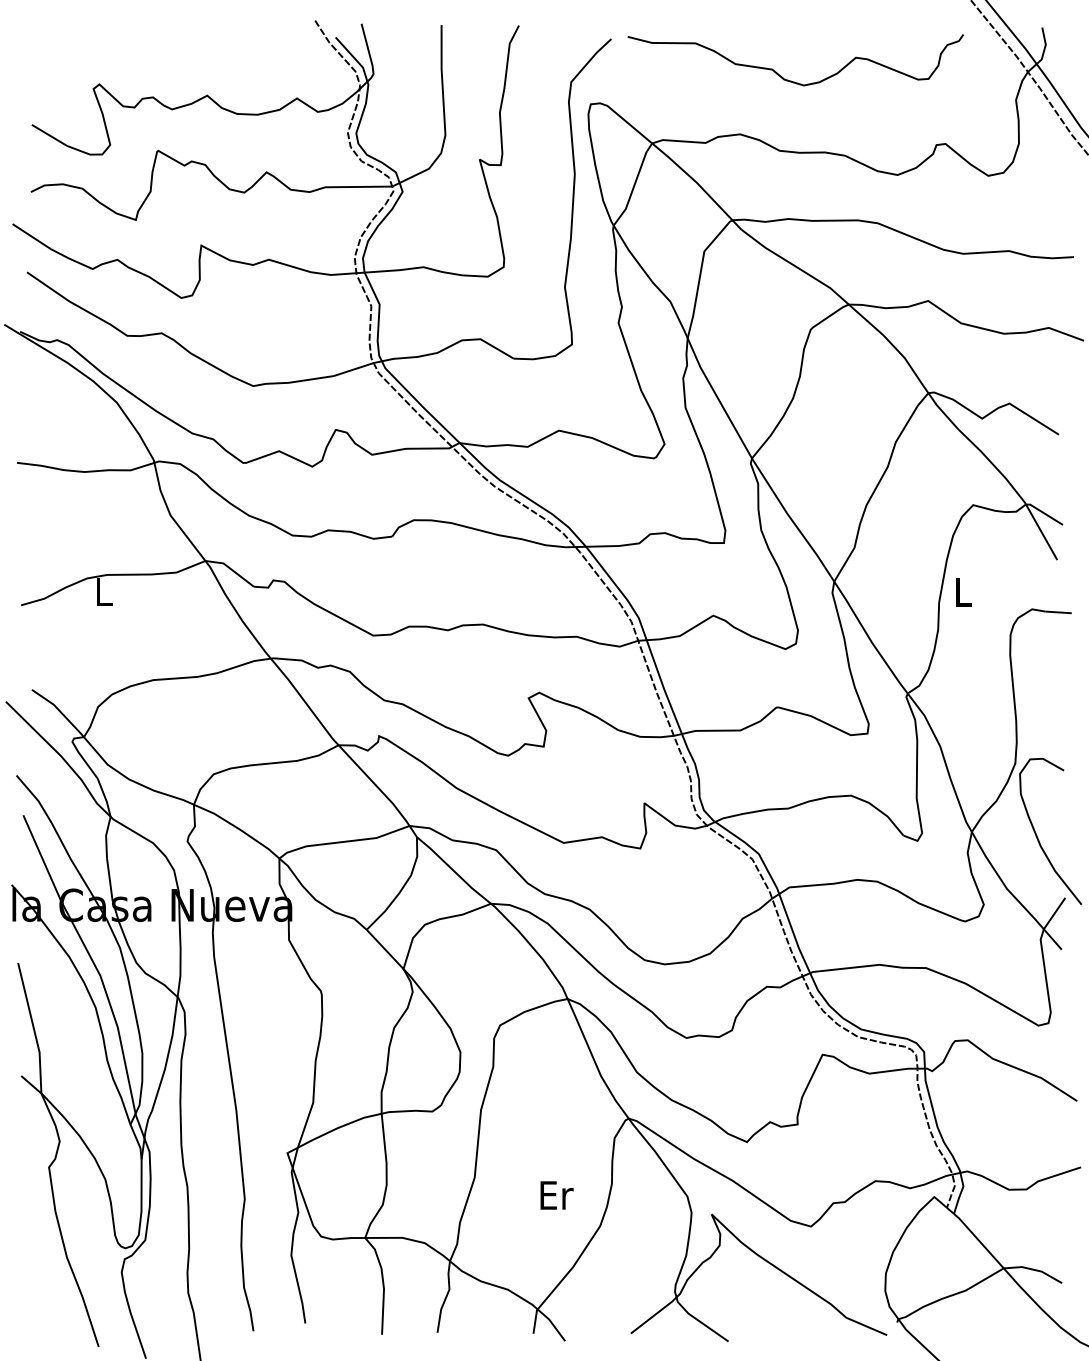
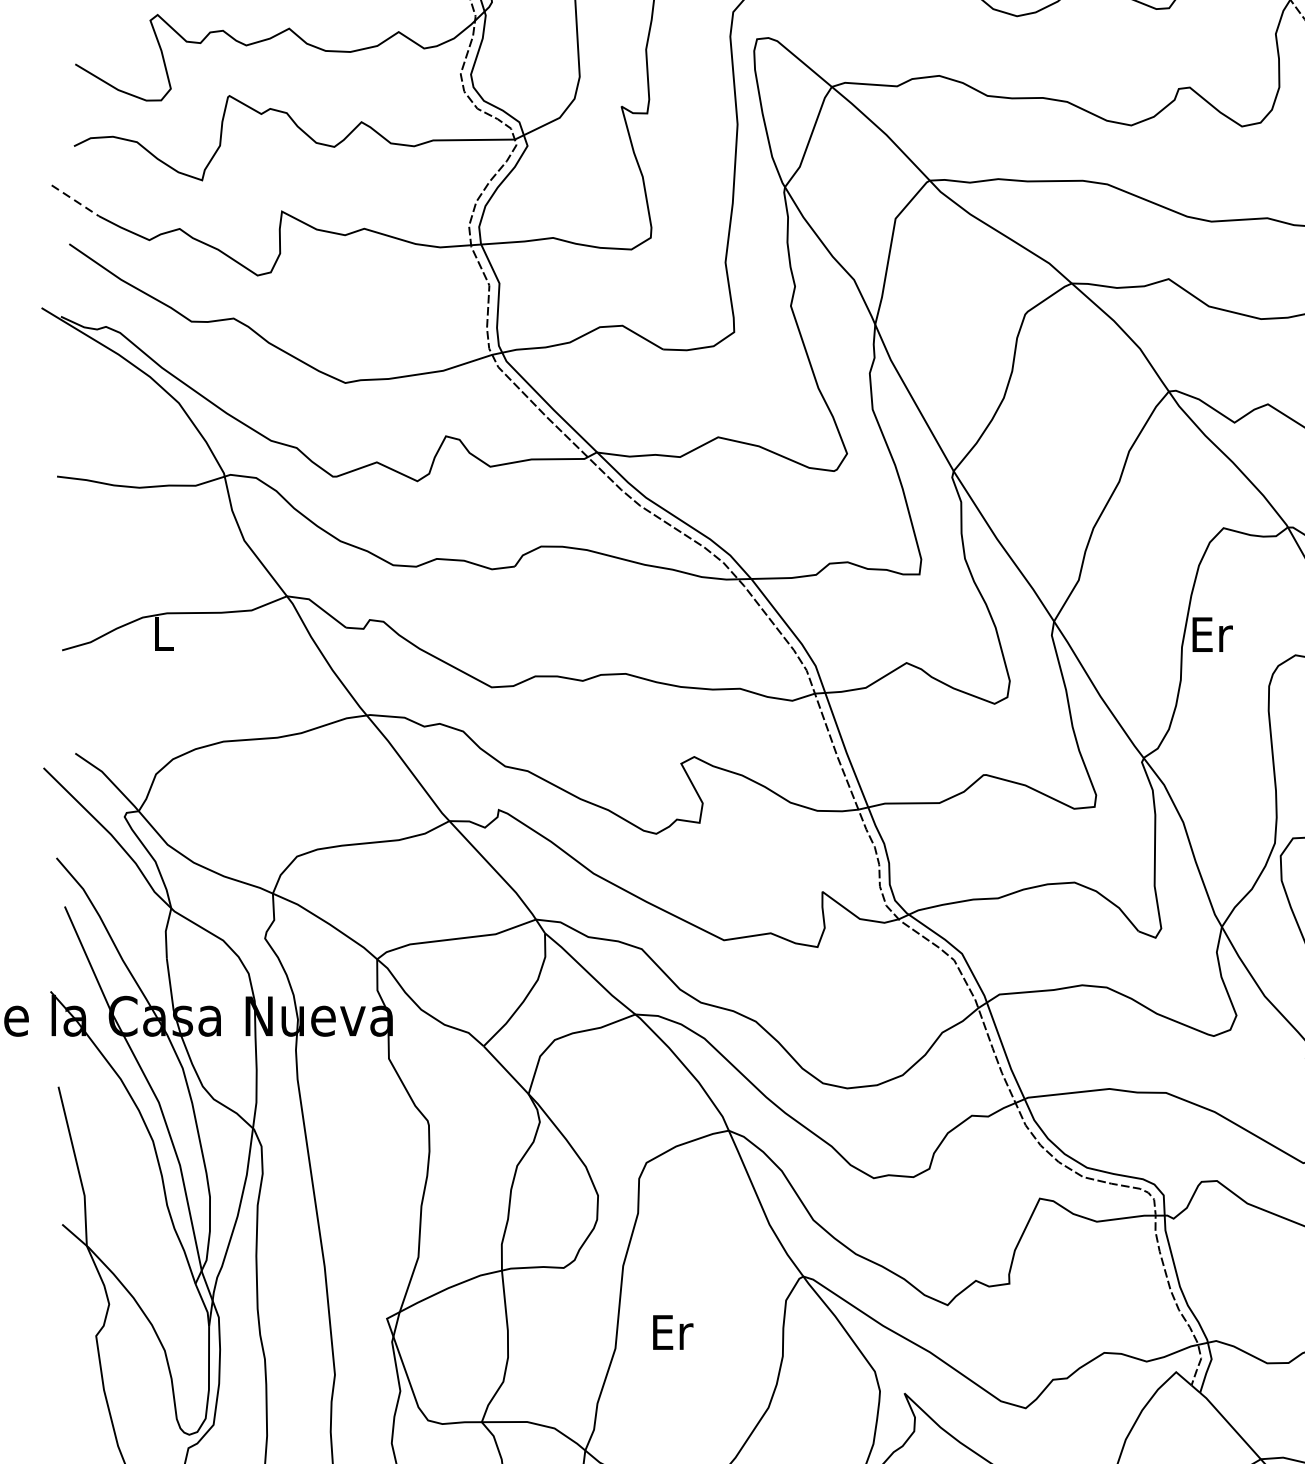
line: (32, 236) -> (75, 200), solid -> dashed
text: (963, 592) -> (1211, 634), L -> Er
text: (556, 1195) -> (672, 1332), moved

